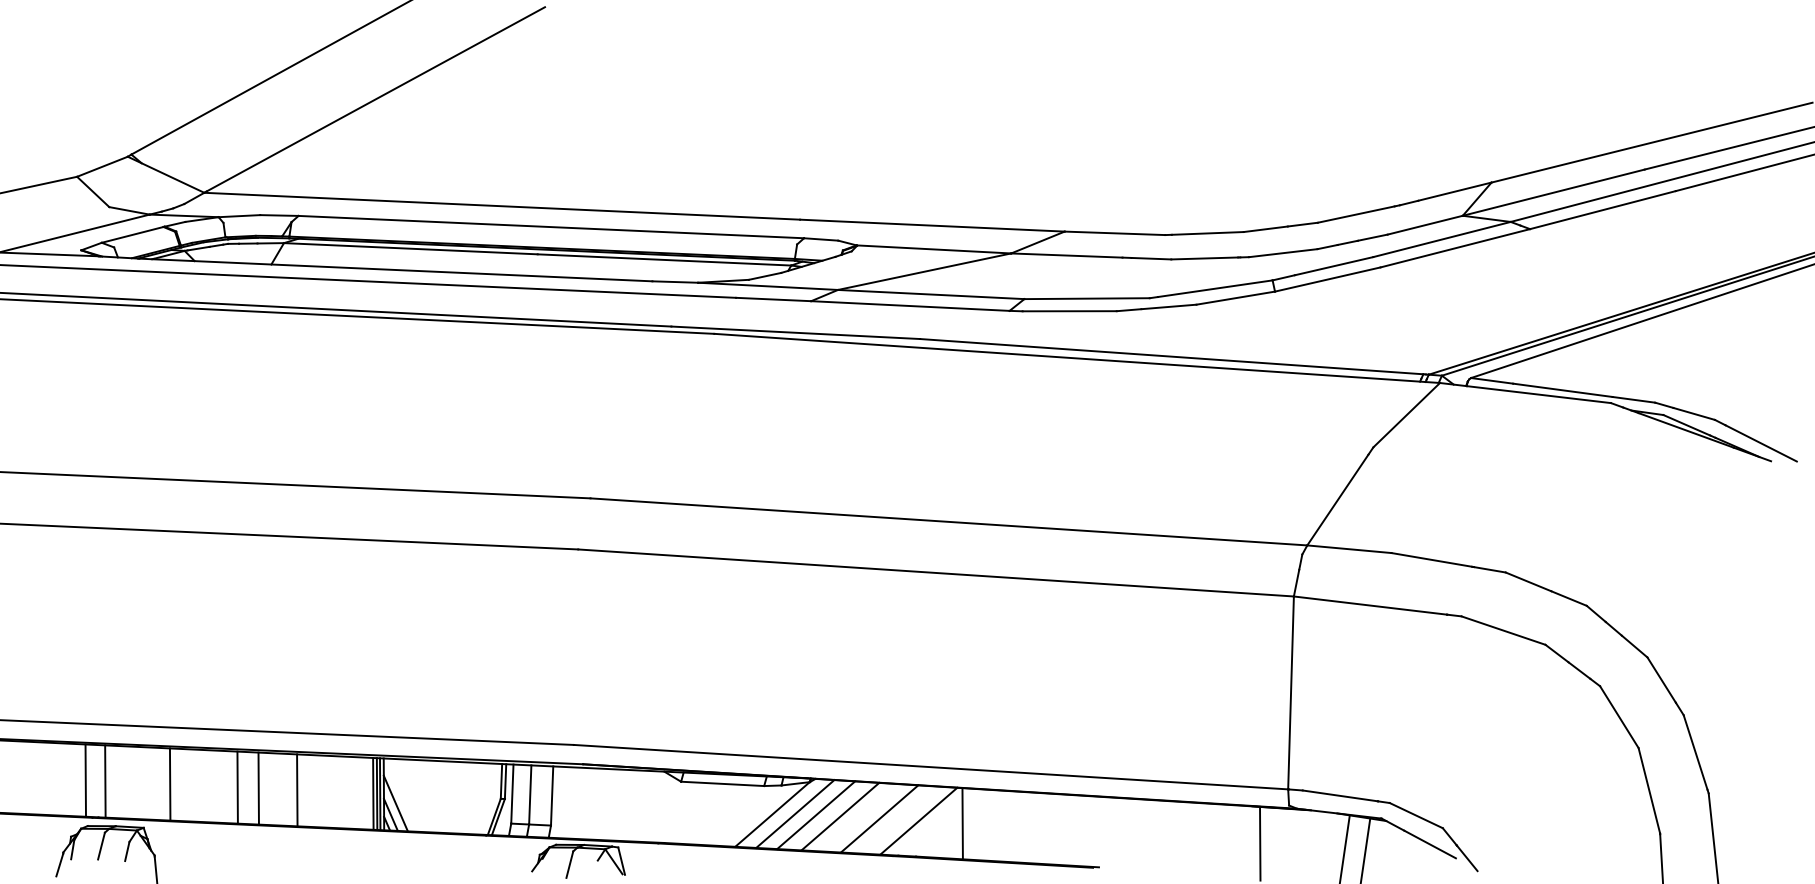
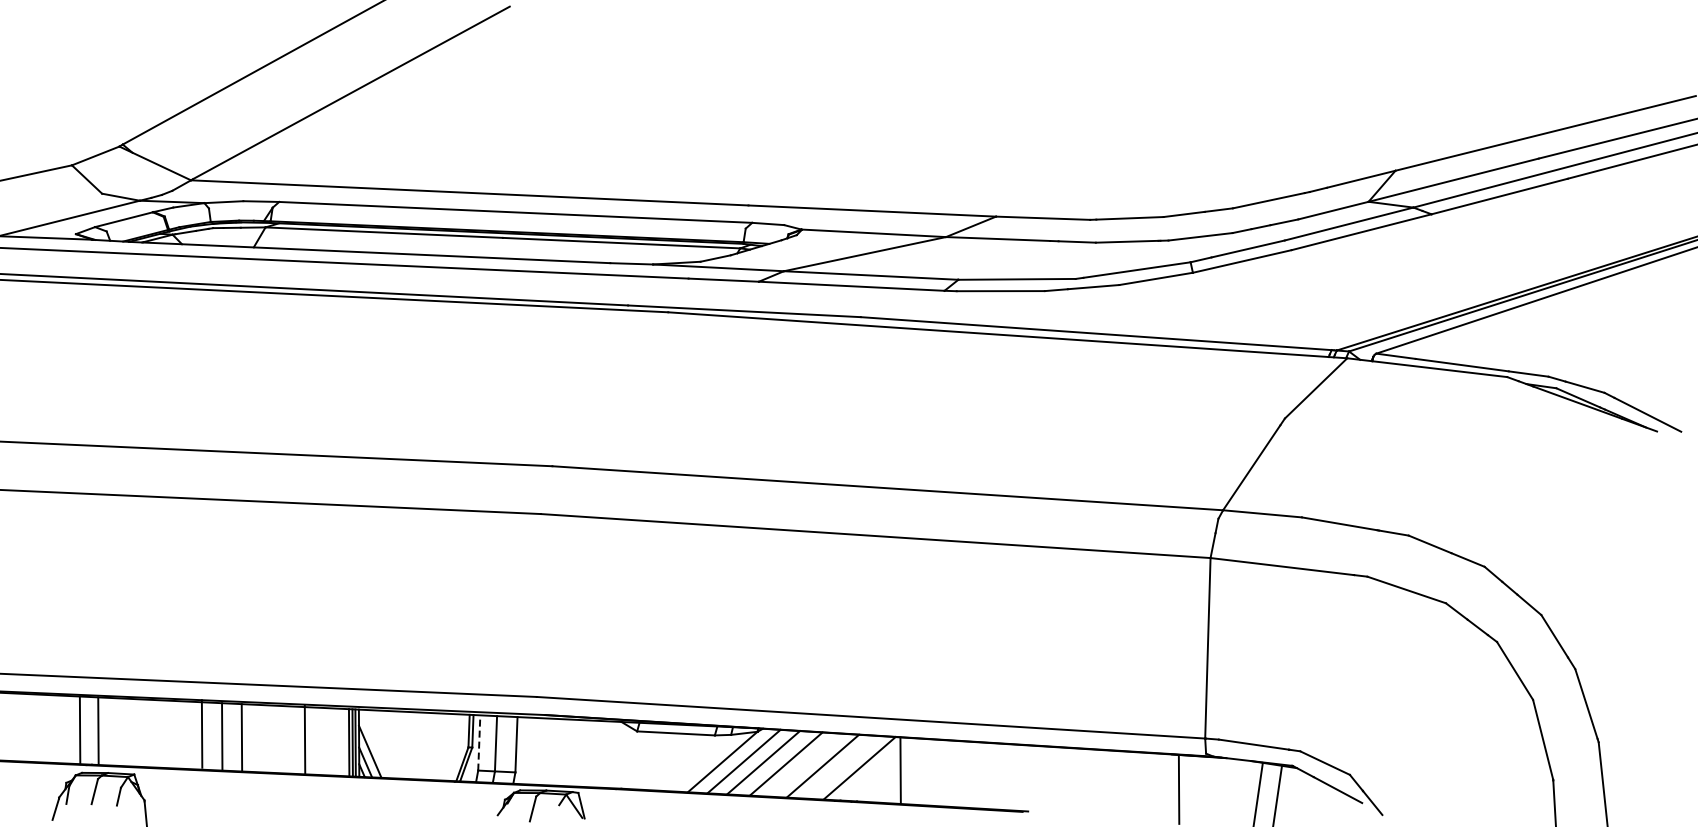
line: (169, 783) -> (201, 733), moved
line: (296, 790) -> (304, 739), moved
line: (512, 793) -> (479, 742), solid -> dashed

